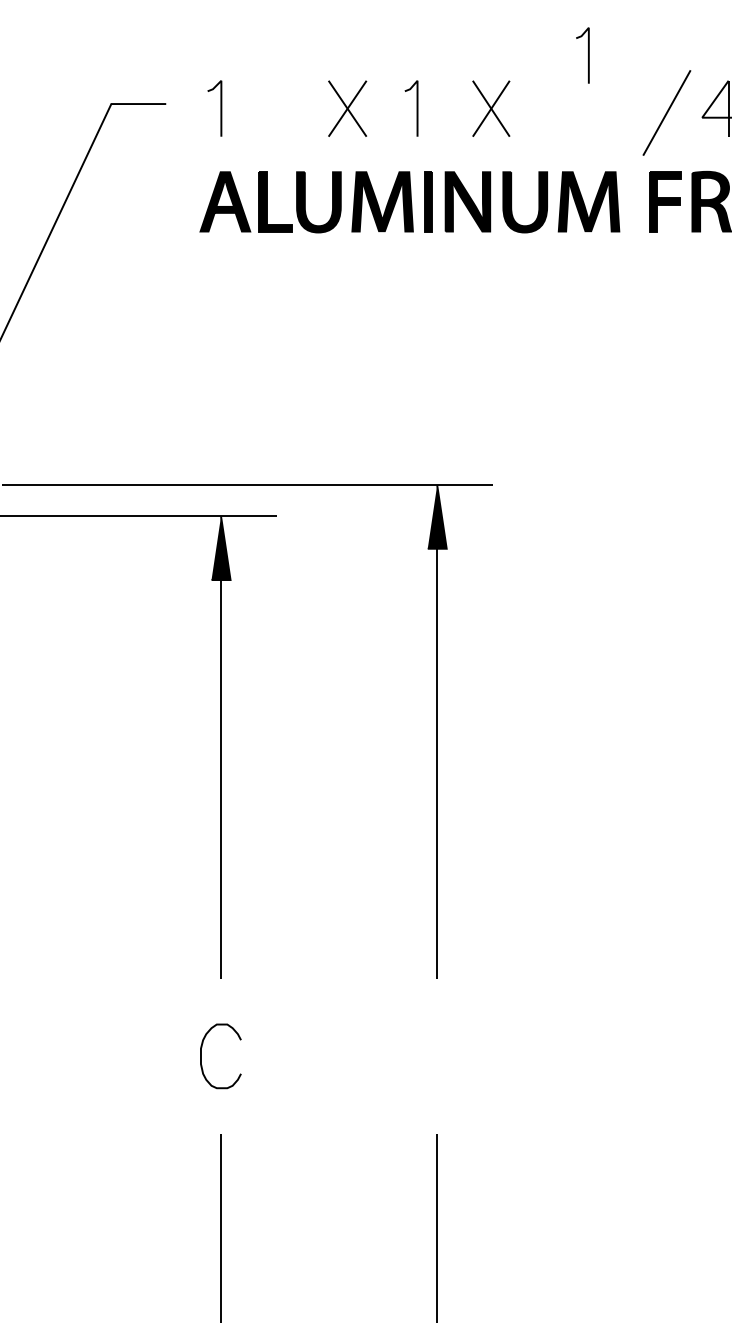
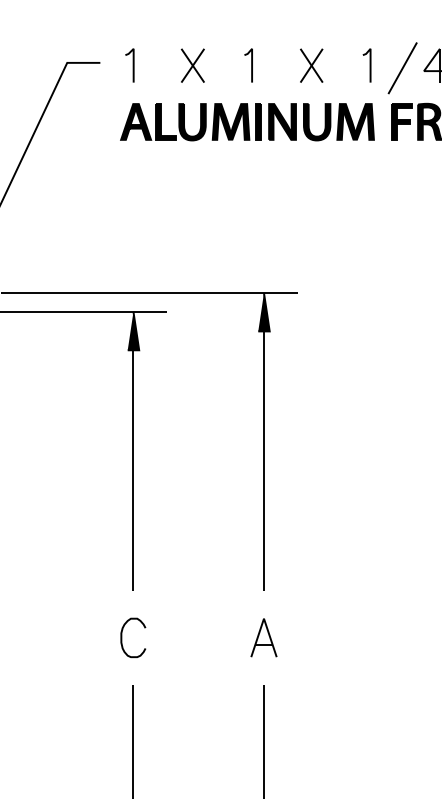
line: (587, 55) -> (369, 65), moved
part: (346, 108) -> (192, 65), moved
part: (491, 108) -> (311, 65), moved
part: (436, 1055) -> (263, 637), added

